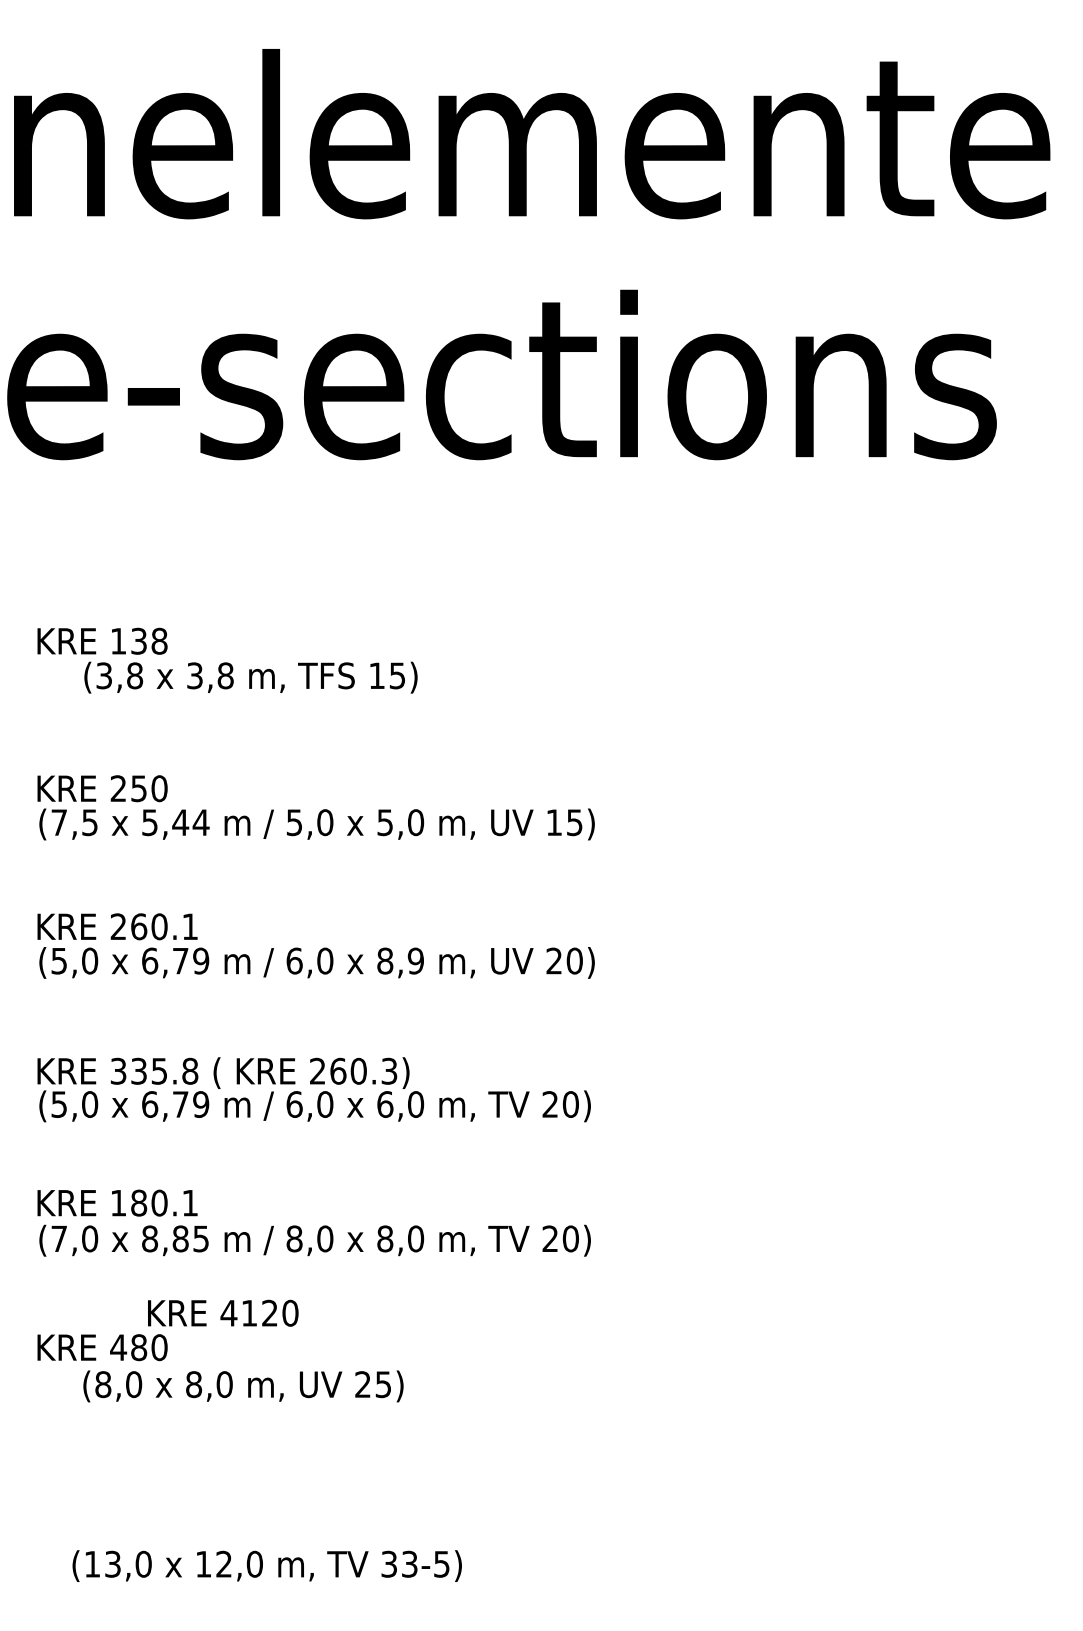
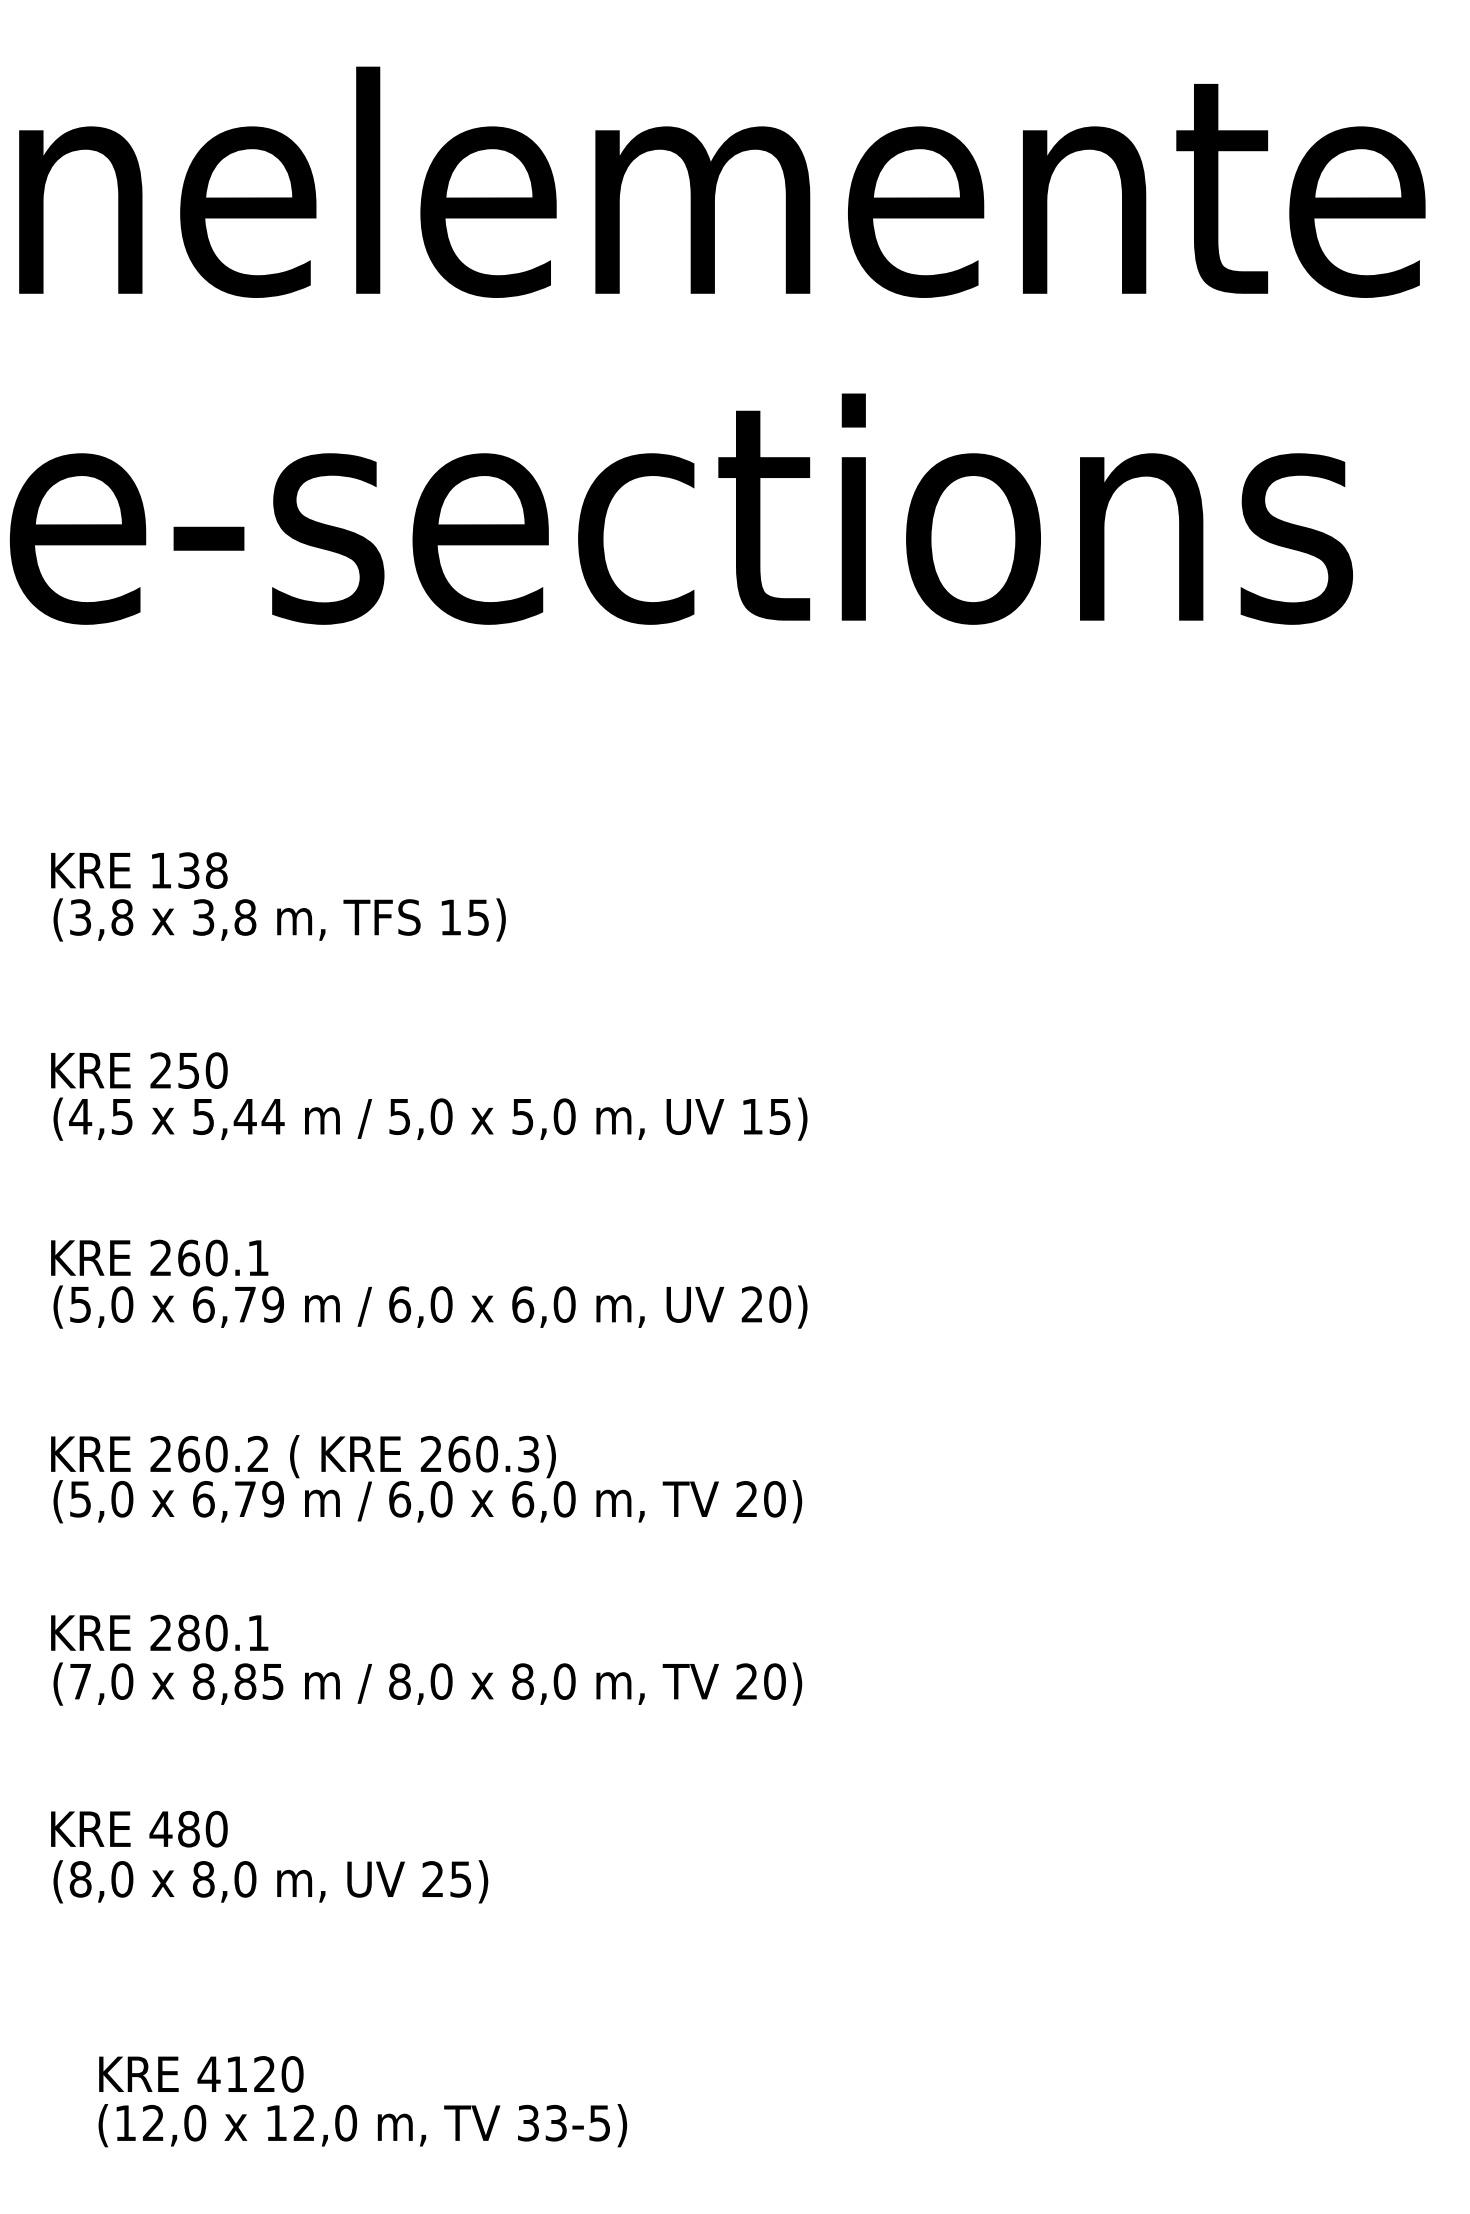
text: (250, 677) -> (279, 919), moved
text: (58, 822) -> (79, 1116), (7,5 -> (4,5
text: (400, 960) -> (543, 1303), 8,9 -> 6,0
text: (154, 1070) -> (209, 1453), 335.8 -> 260.2
text: (117, 1202) -> (159, 1632), 180.1 -> 280.1
text: (223, 1312) -> (201, 2073), moved
text: (243, 1386) -> (270, 1881), moved
text: (112, 1564) -> (152, 2123), (13,0 -> (12,0

